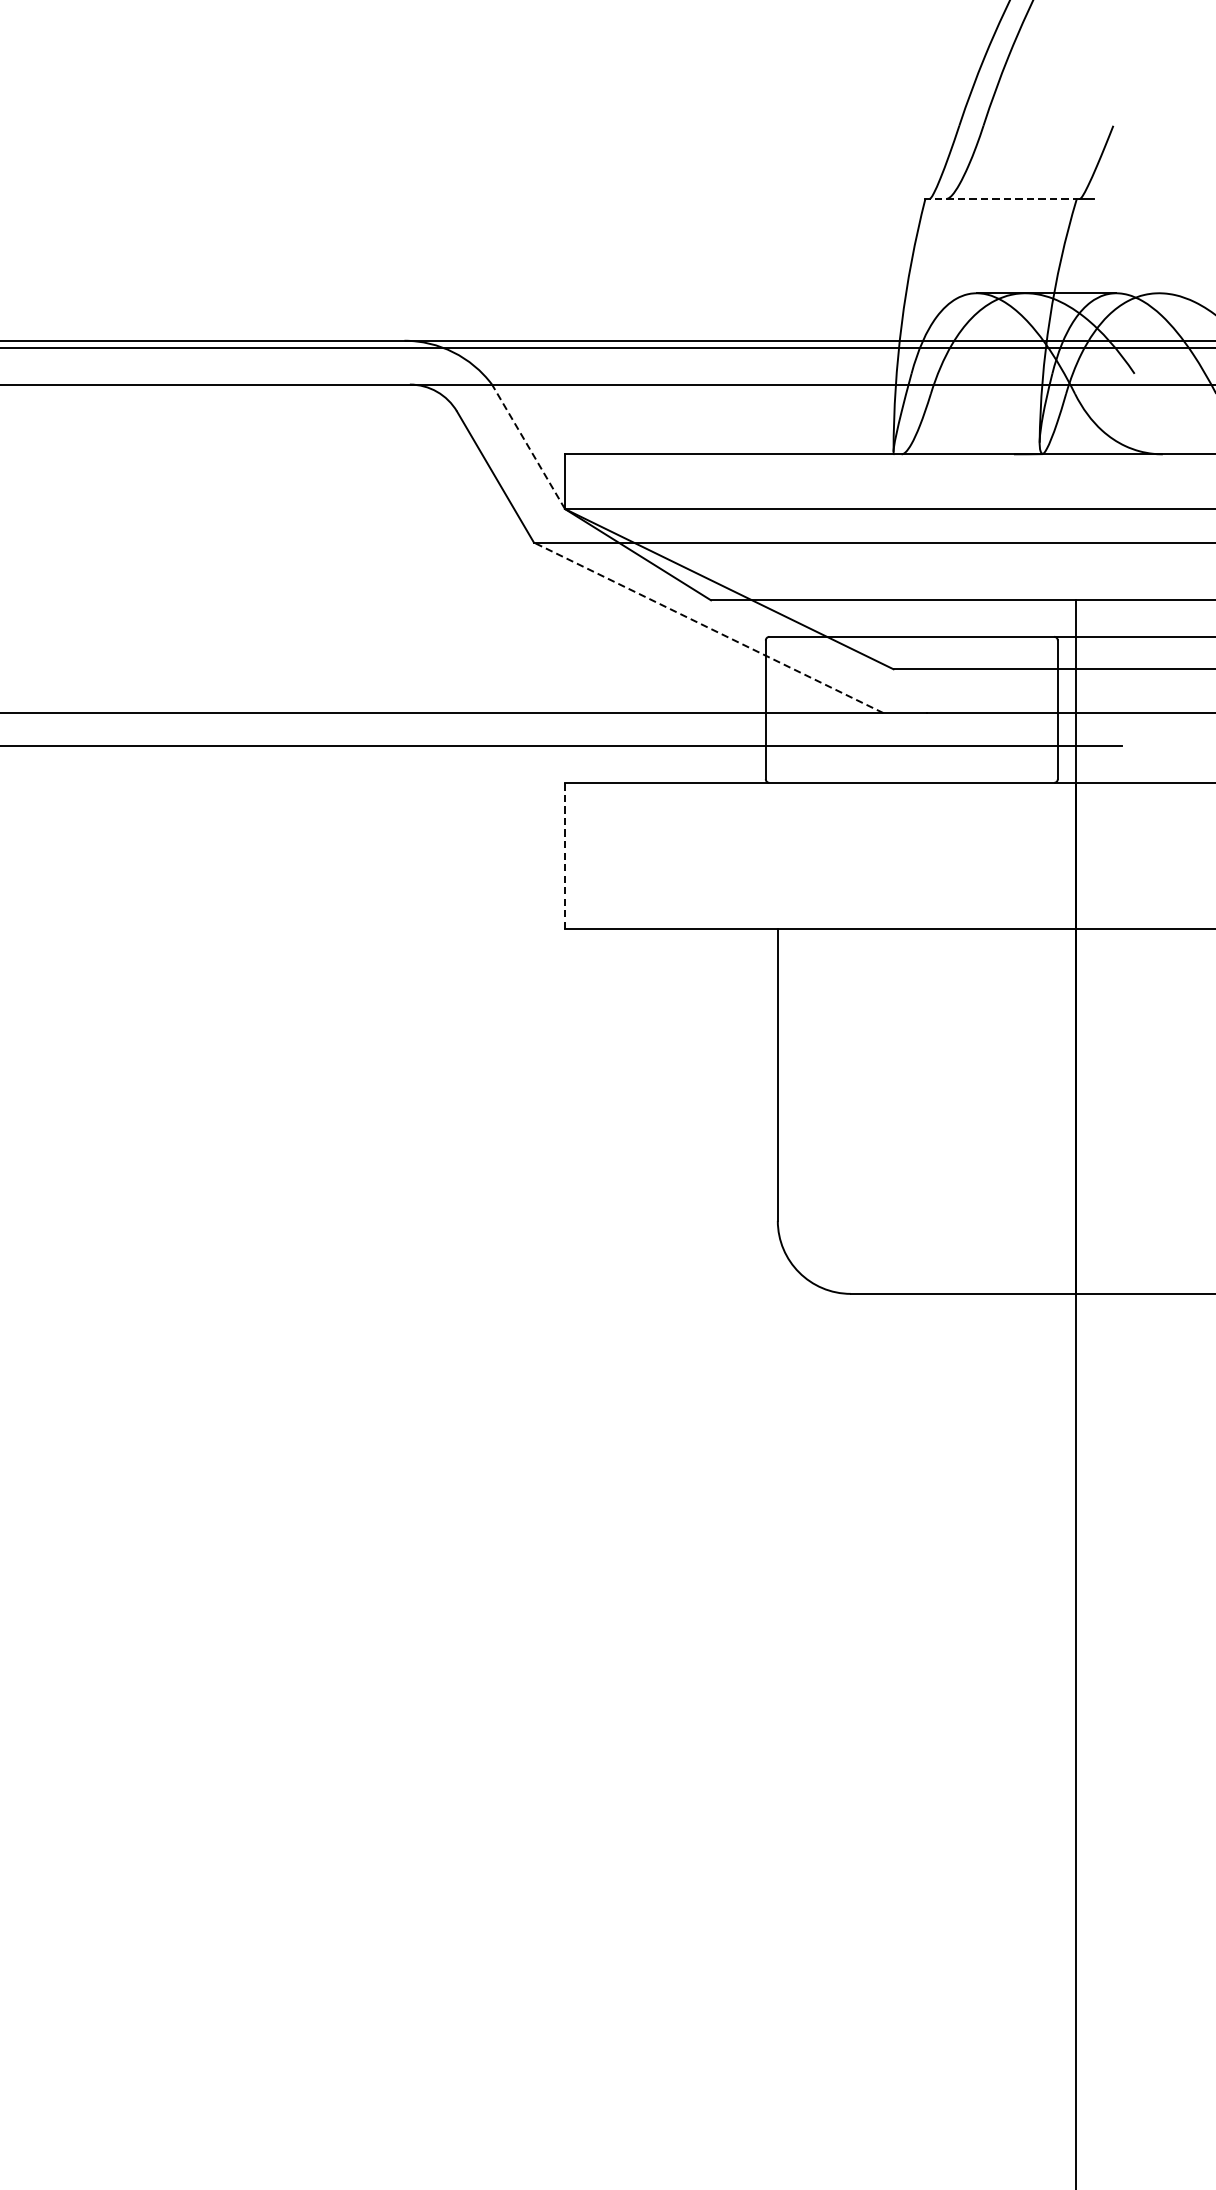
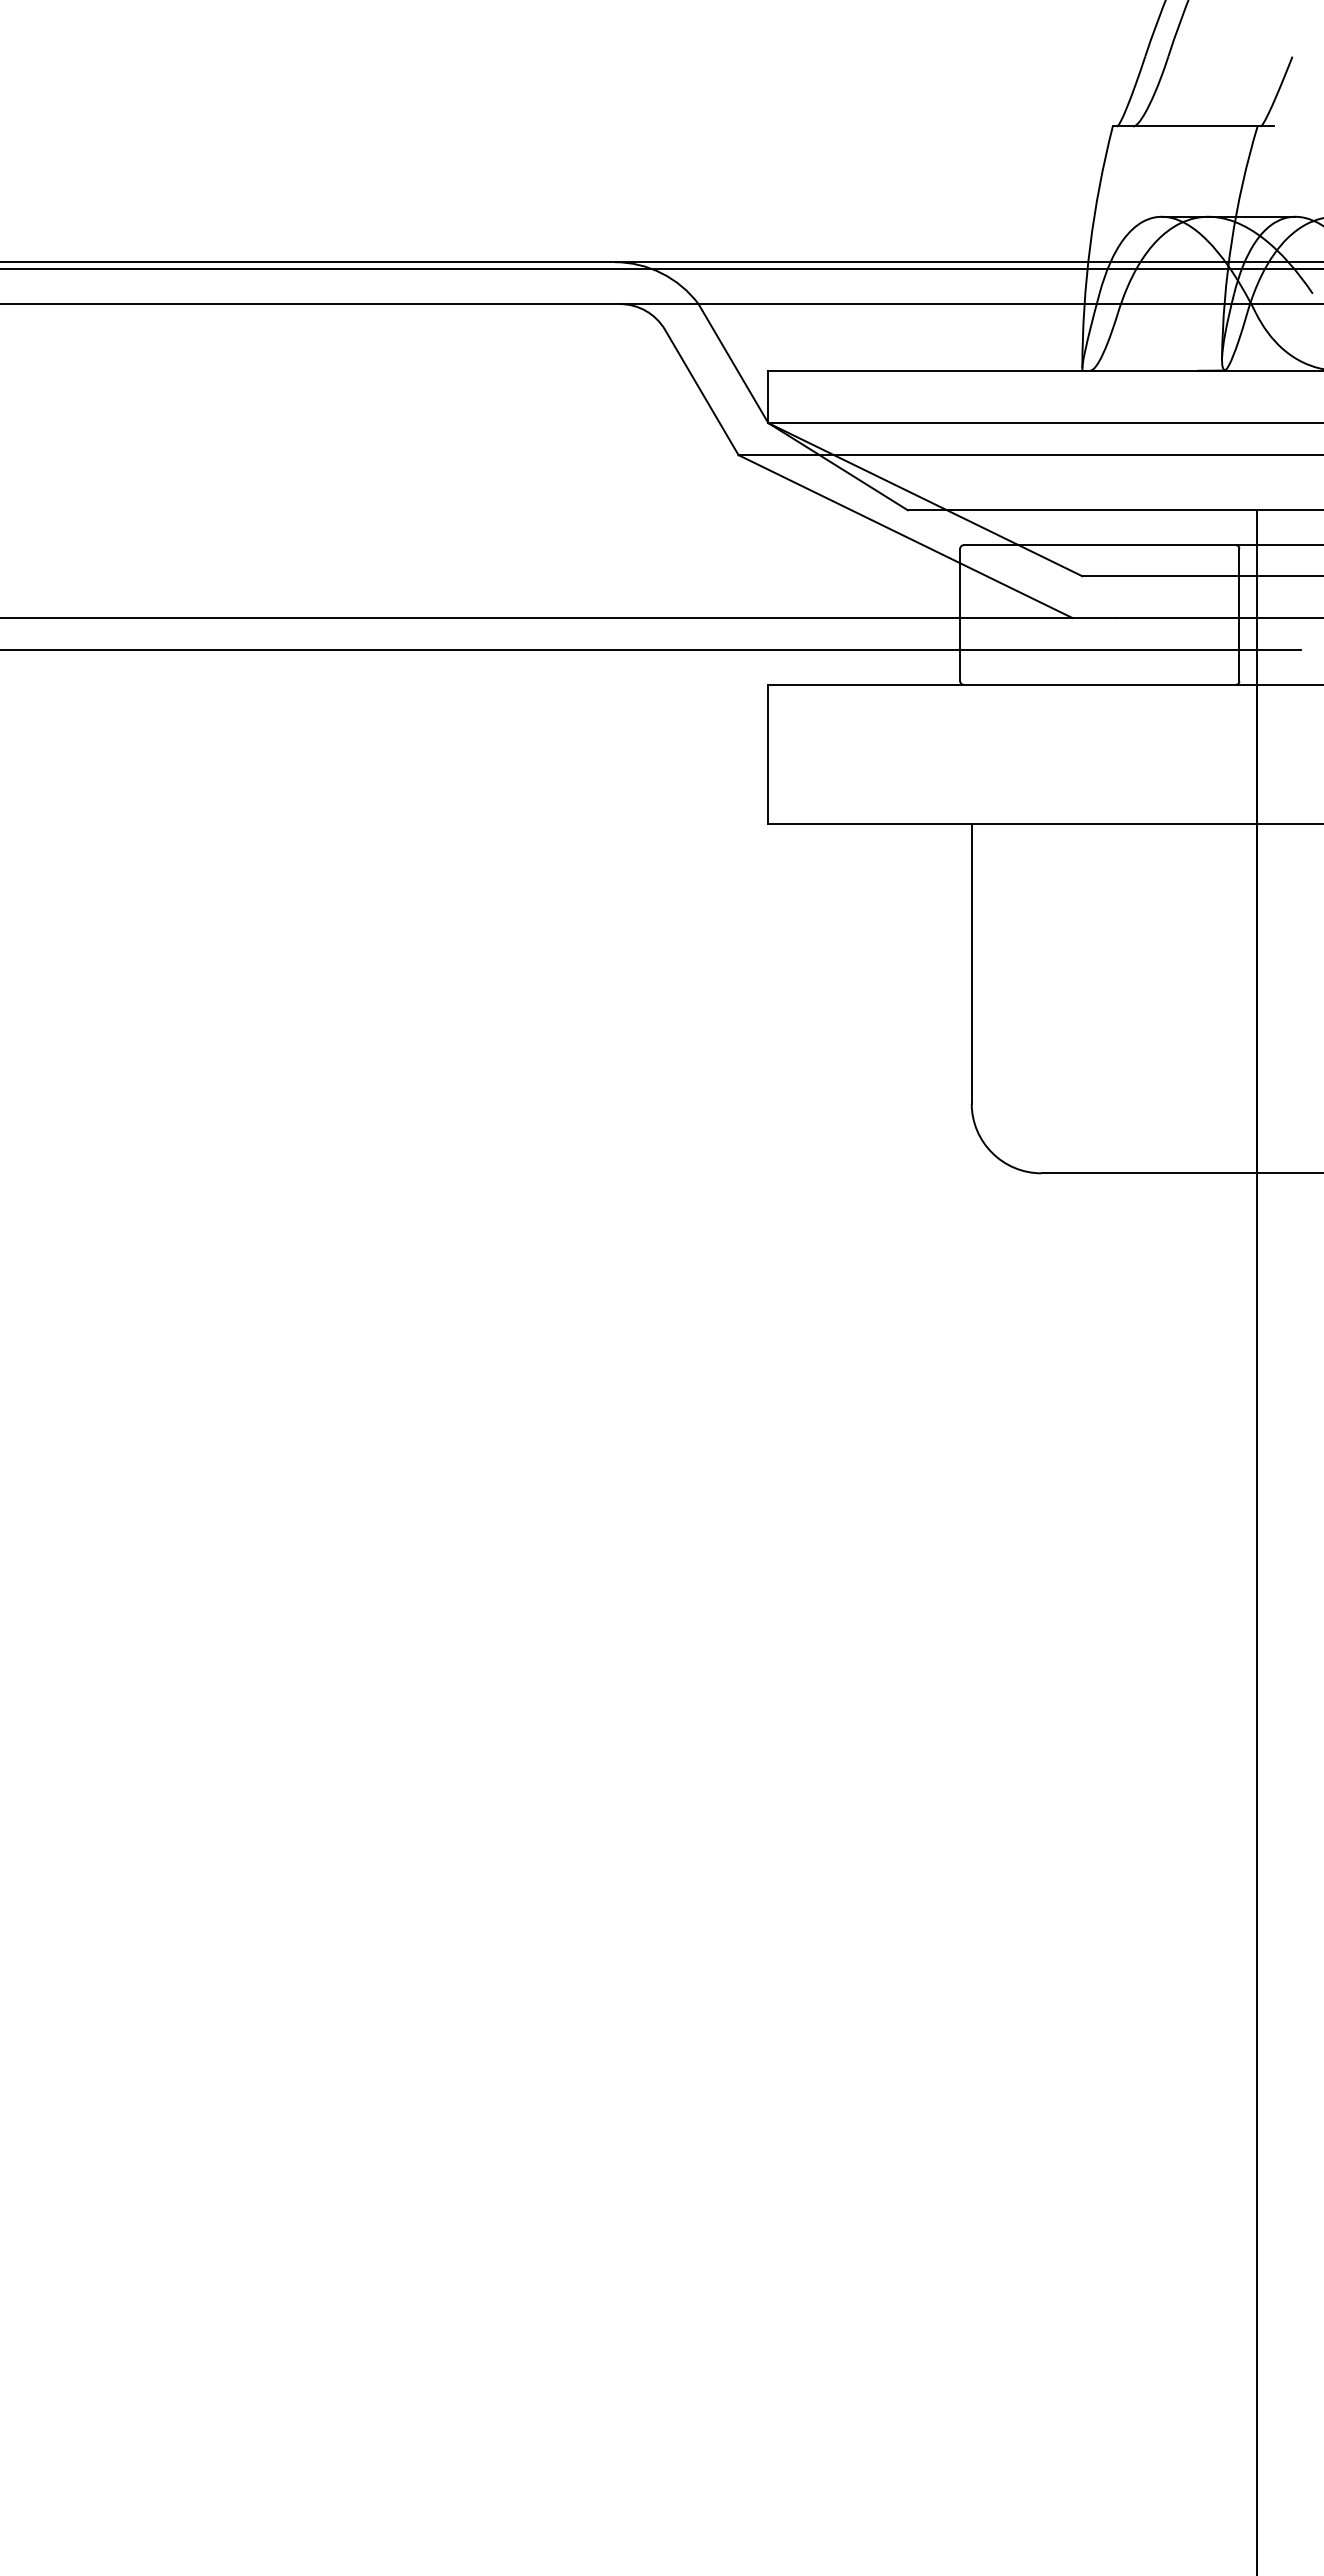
line: (1004, 198) -> (1188, 126), dashed -> solid
line: (528, 446) -> (733, 363), dashed -> solid
line: (708, 627) -> (905, 536), dashed -> solid
line: (565, 855) -> (768, 754), dashed -> solid

